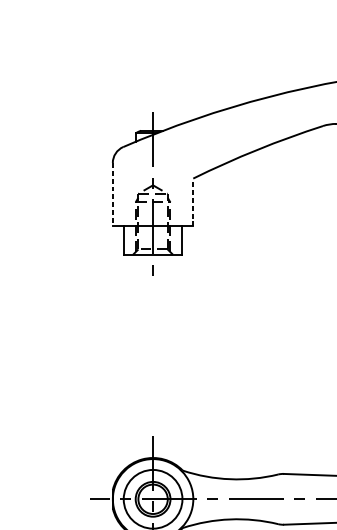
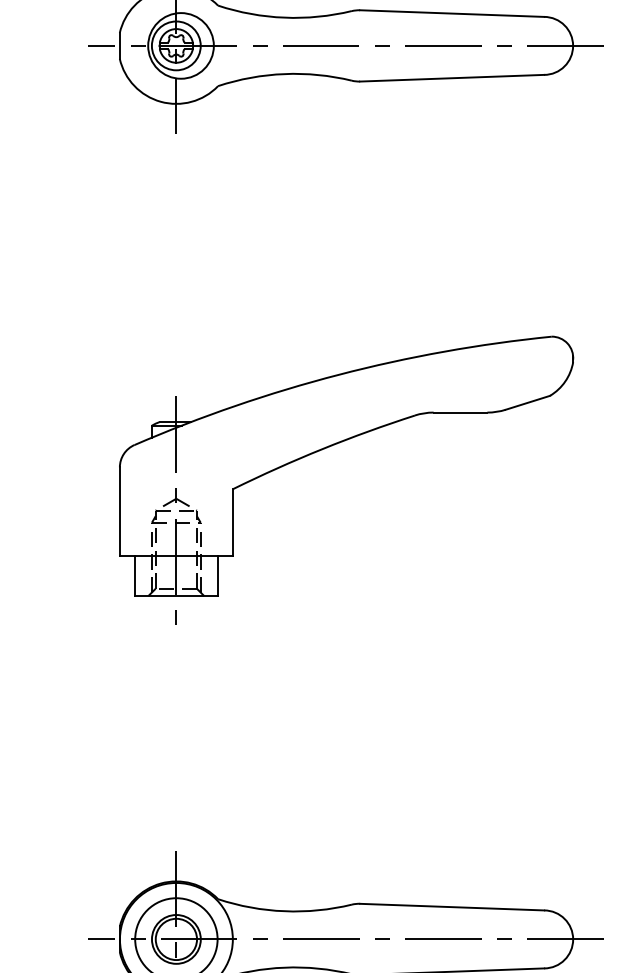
line: (112, 195) -> (119, 512), dashed -> solid
line: (193, 202) -> (232, 522), dashed -> solid

